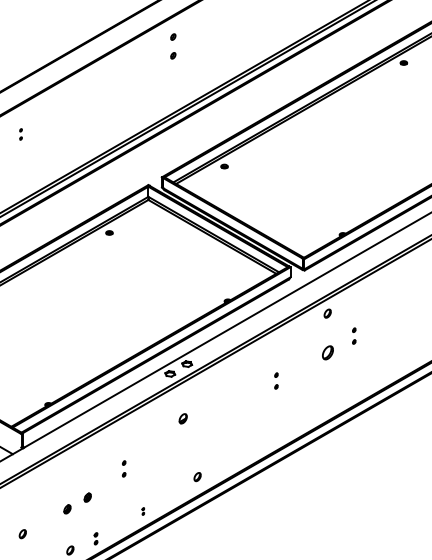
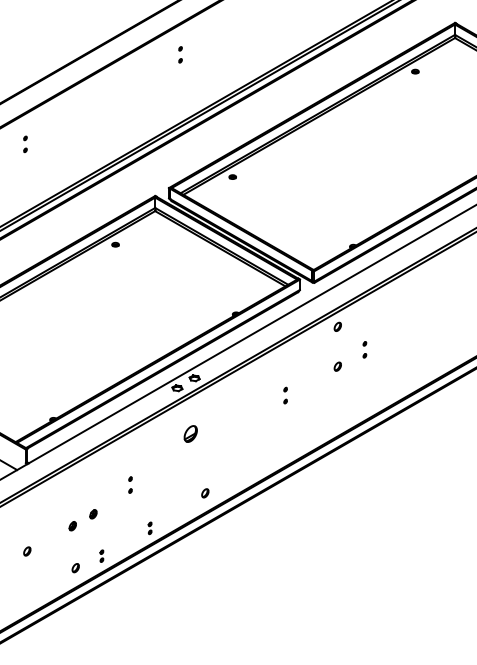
part: (173, 46) -> (180, 54), size x0.62
part: (21, 134) -> (25, 144), size x1.43
part: (327, 352) -> (337, 366), size x0.62
part: (183, 418) -> (190, 433), size x1.67
part: (142, 511) -> (149, 528), size x1.67

